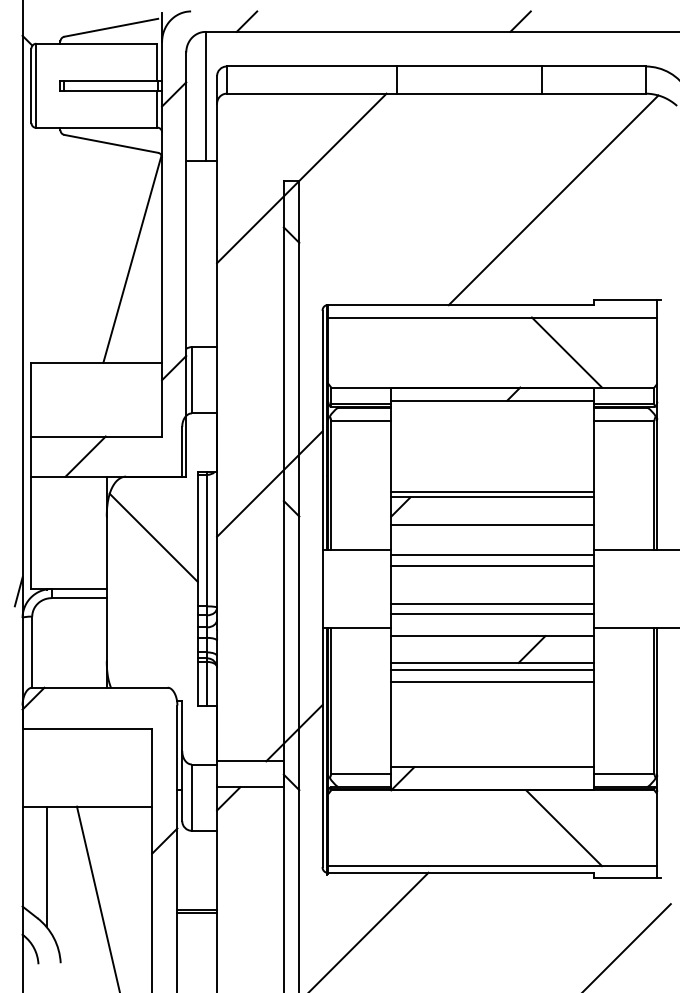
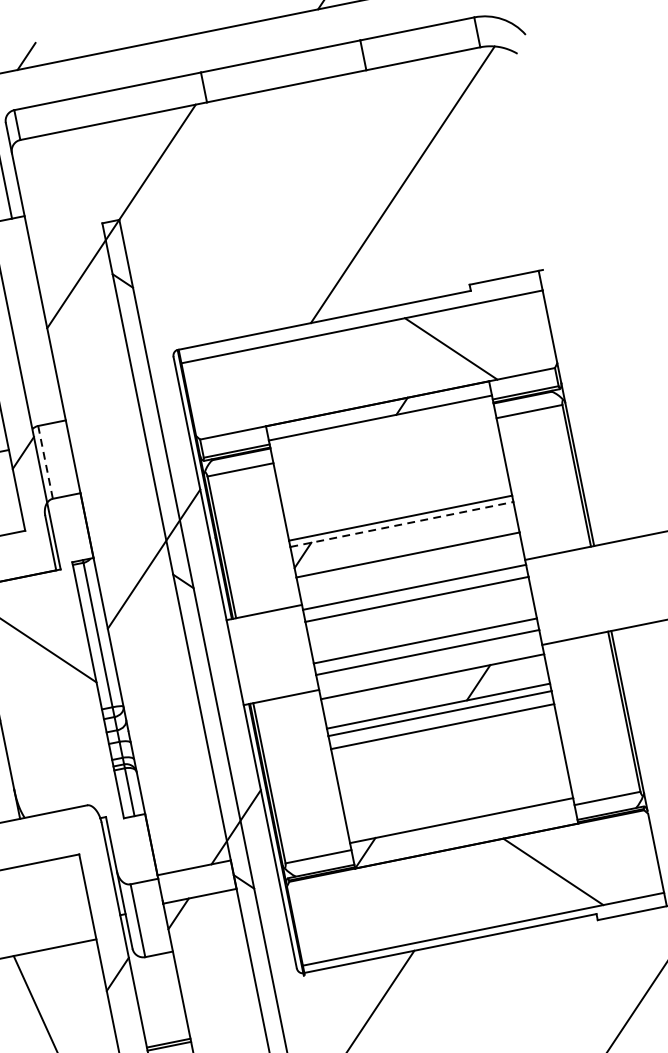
line: (191, 380) -> (45, 462), solid -> dashed
line: (492, 497) -> (401, 524), solid -> dashed

